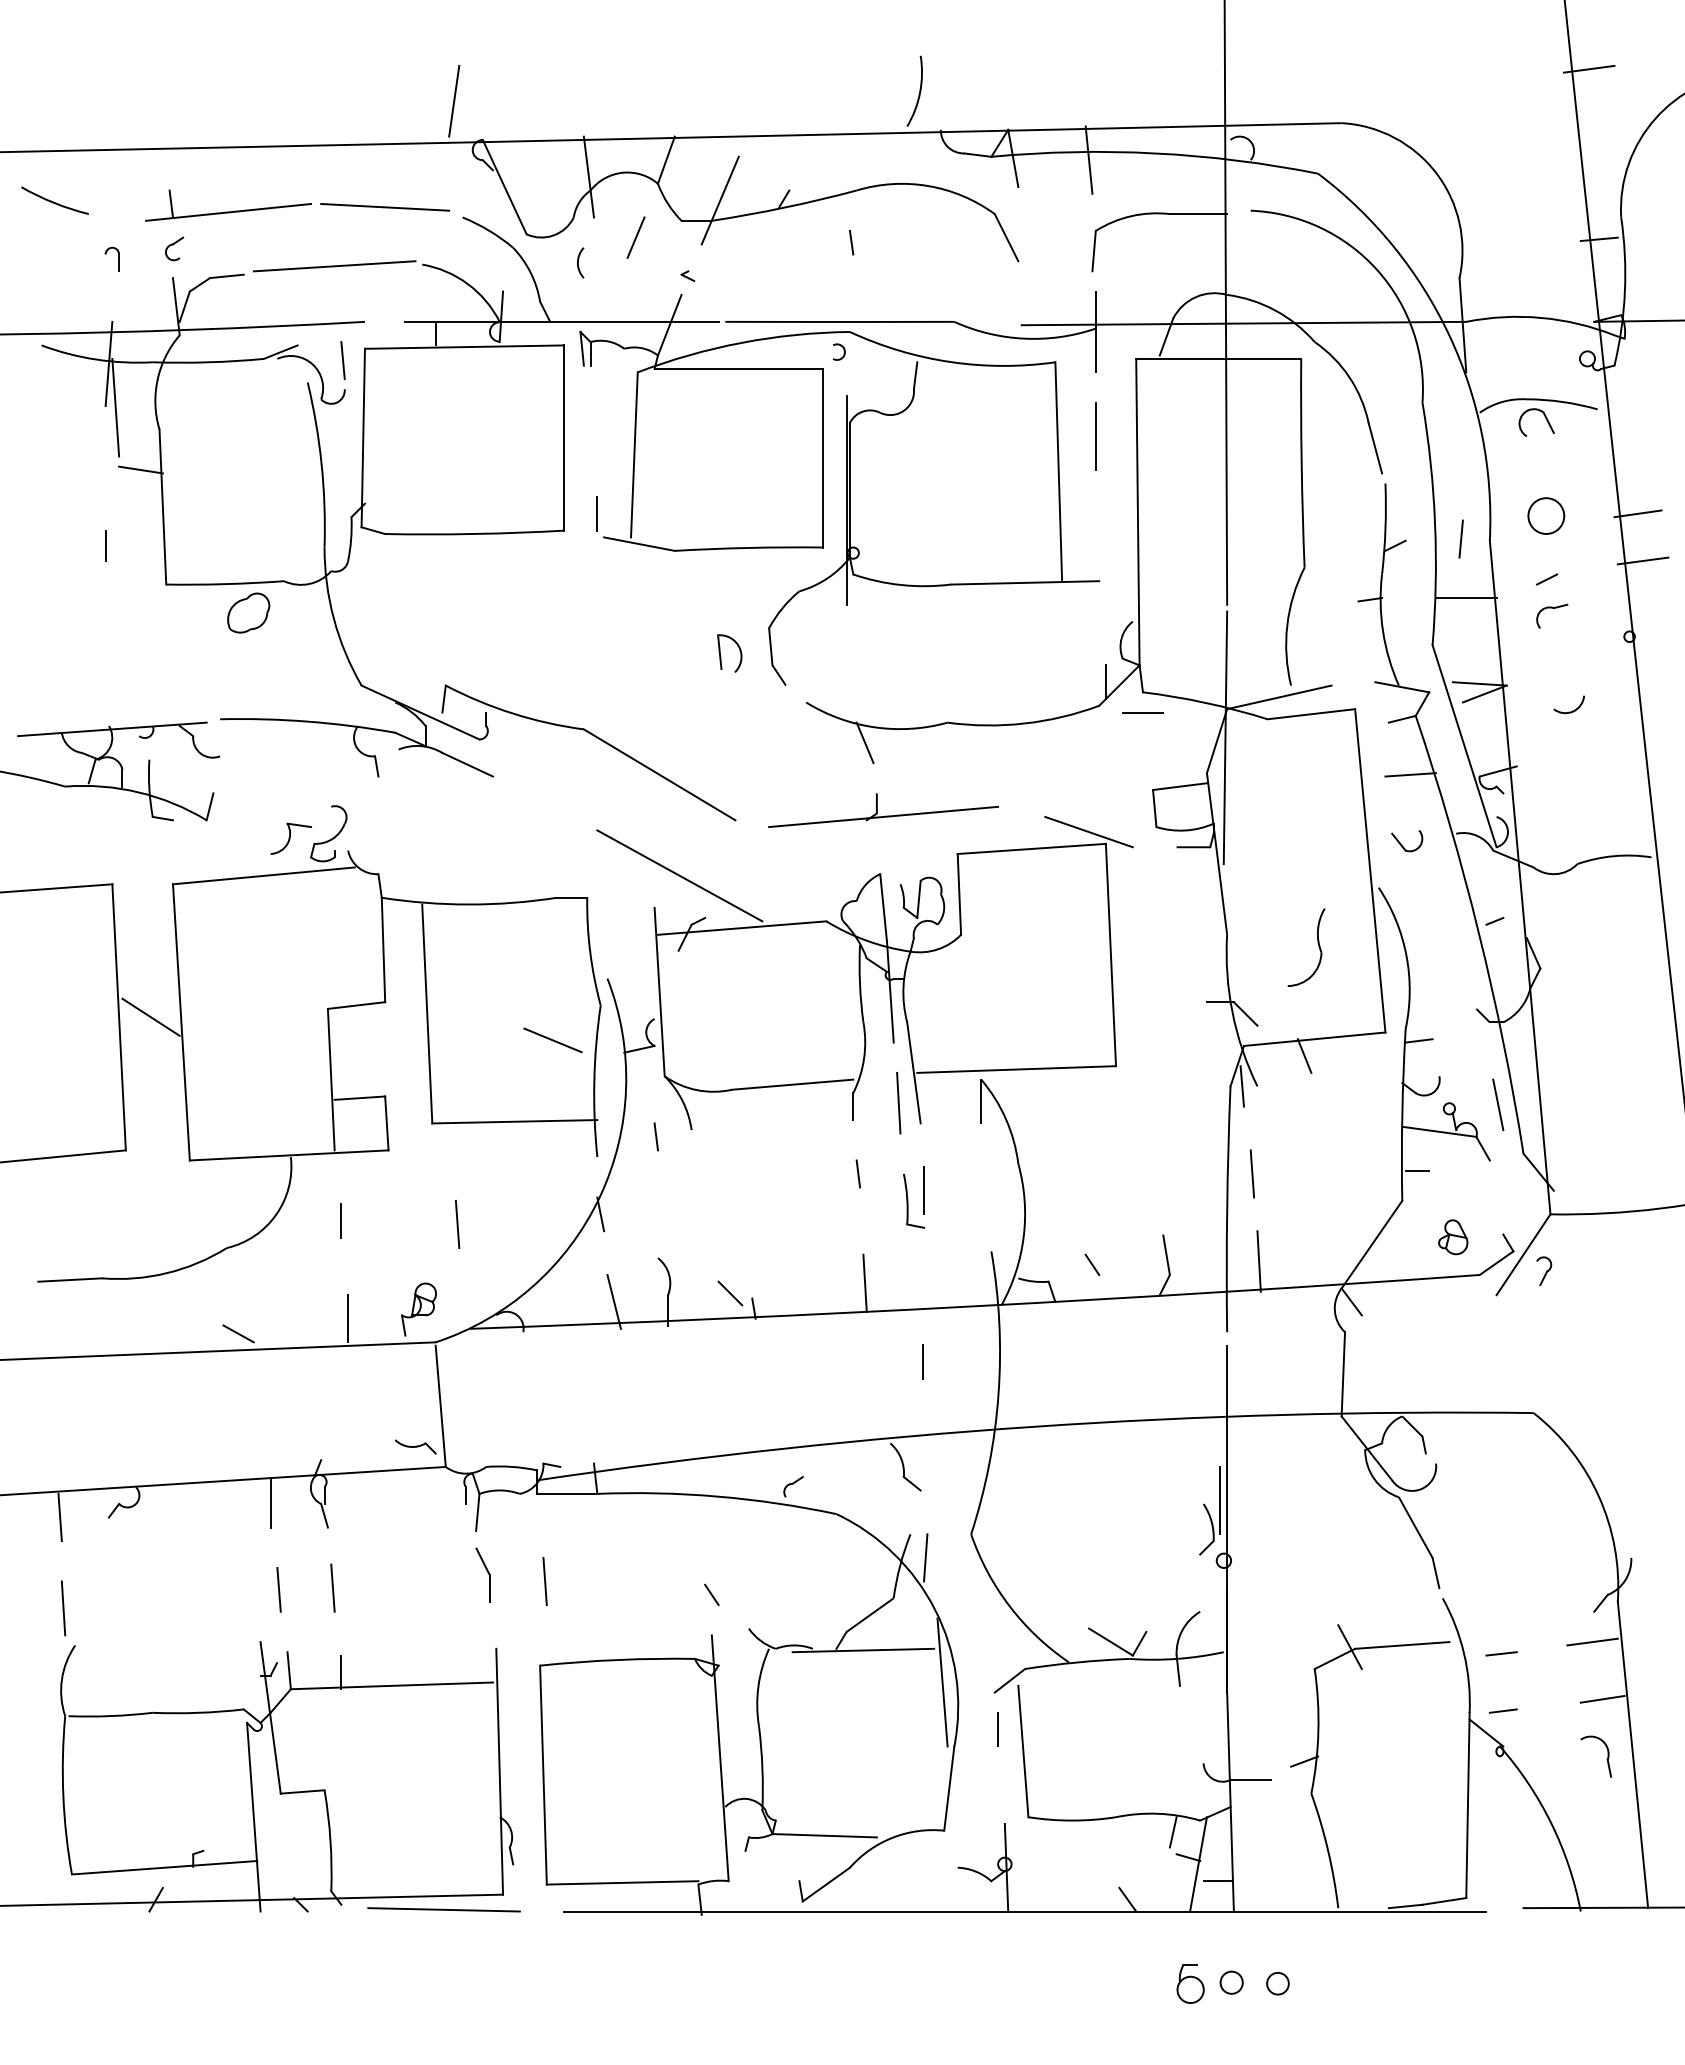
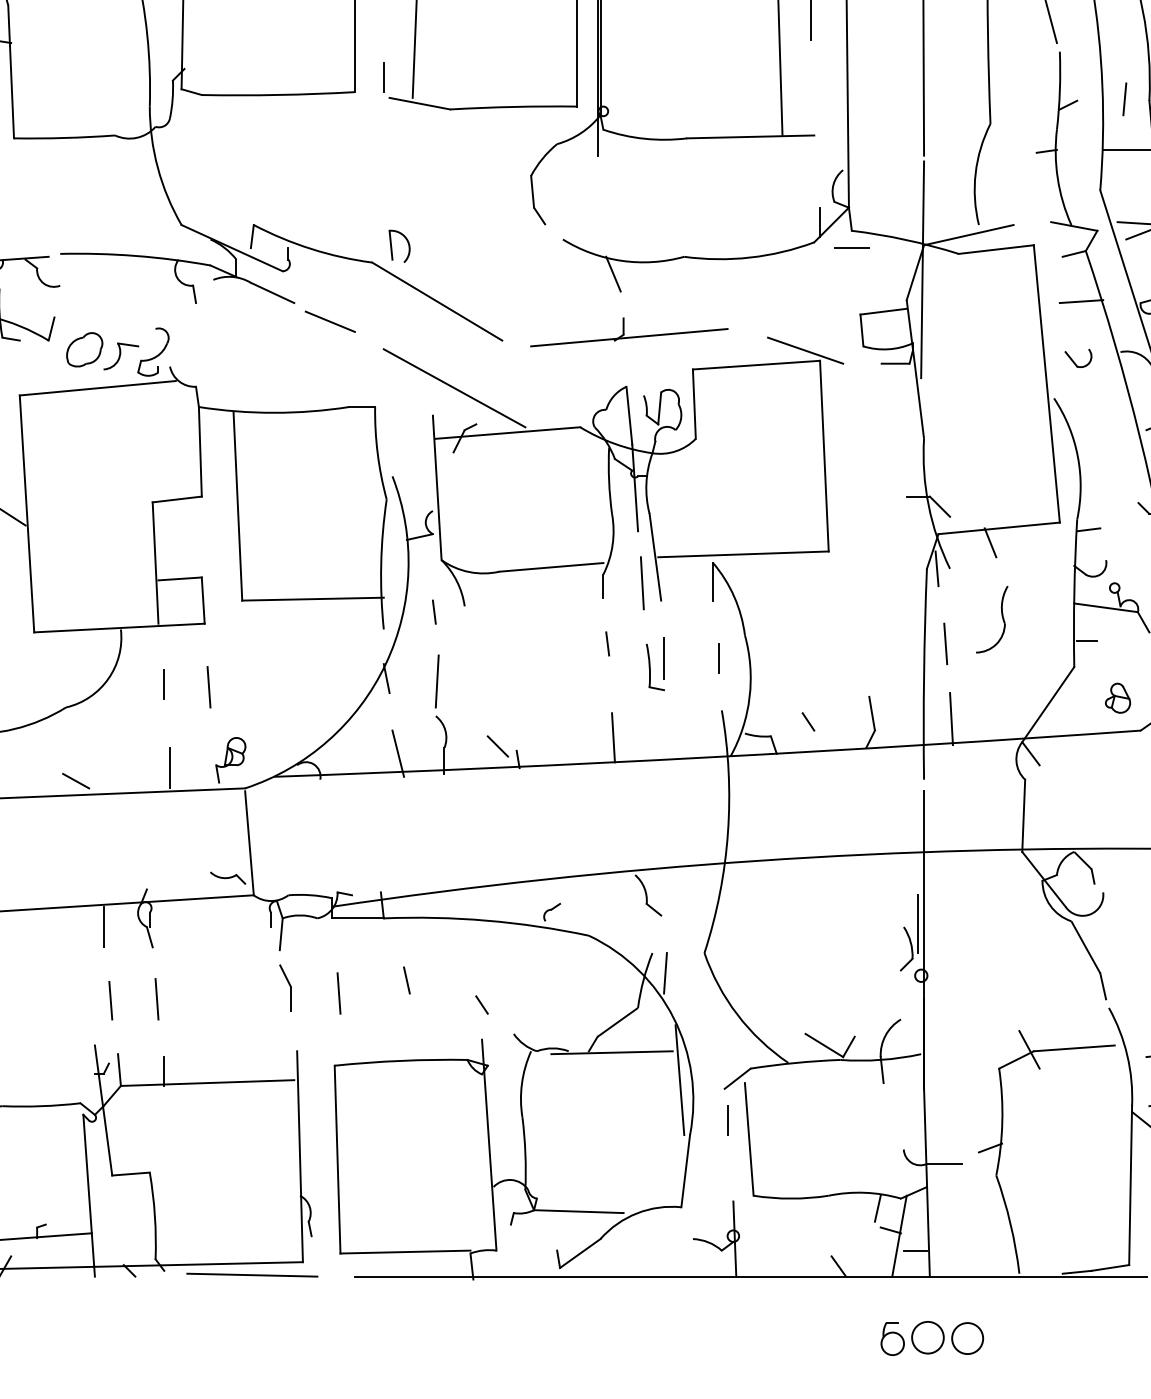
part: (248, 612) -> (84, 349), moved
part: (721, 656) -> (392, 248), moved
part: (1317, 943) -> (1001, 616), moved
line: (552, 1040) -> (329, 321), moved
line: (659, 1217) -> (437, 681), added
line: (457, 1224) -> (208, 687), moved
line: (922, 1361) -> (718, 658), moved
line: (623, 1566) -> (406, 980), added
circle: (1231, 1982) -> (927, 1337), size x1.67
circle: (1277, 1983) -> (967, 1338), size x1.67

